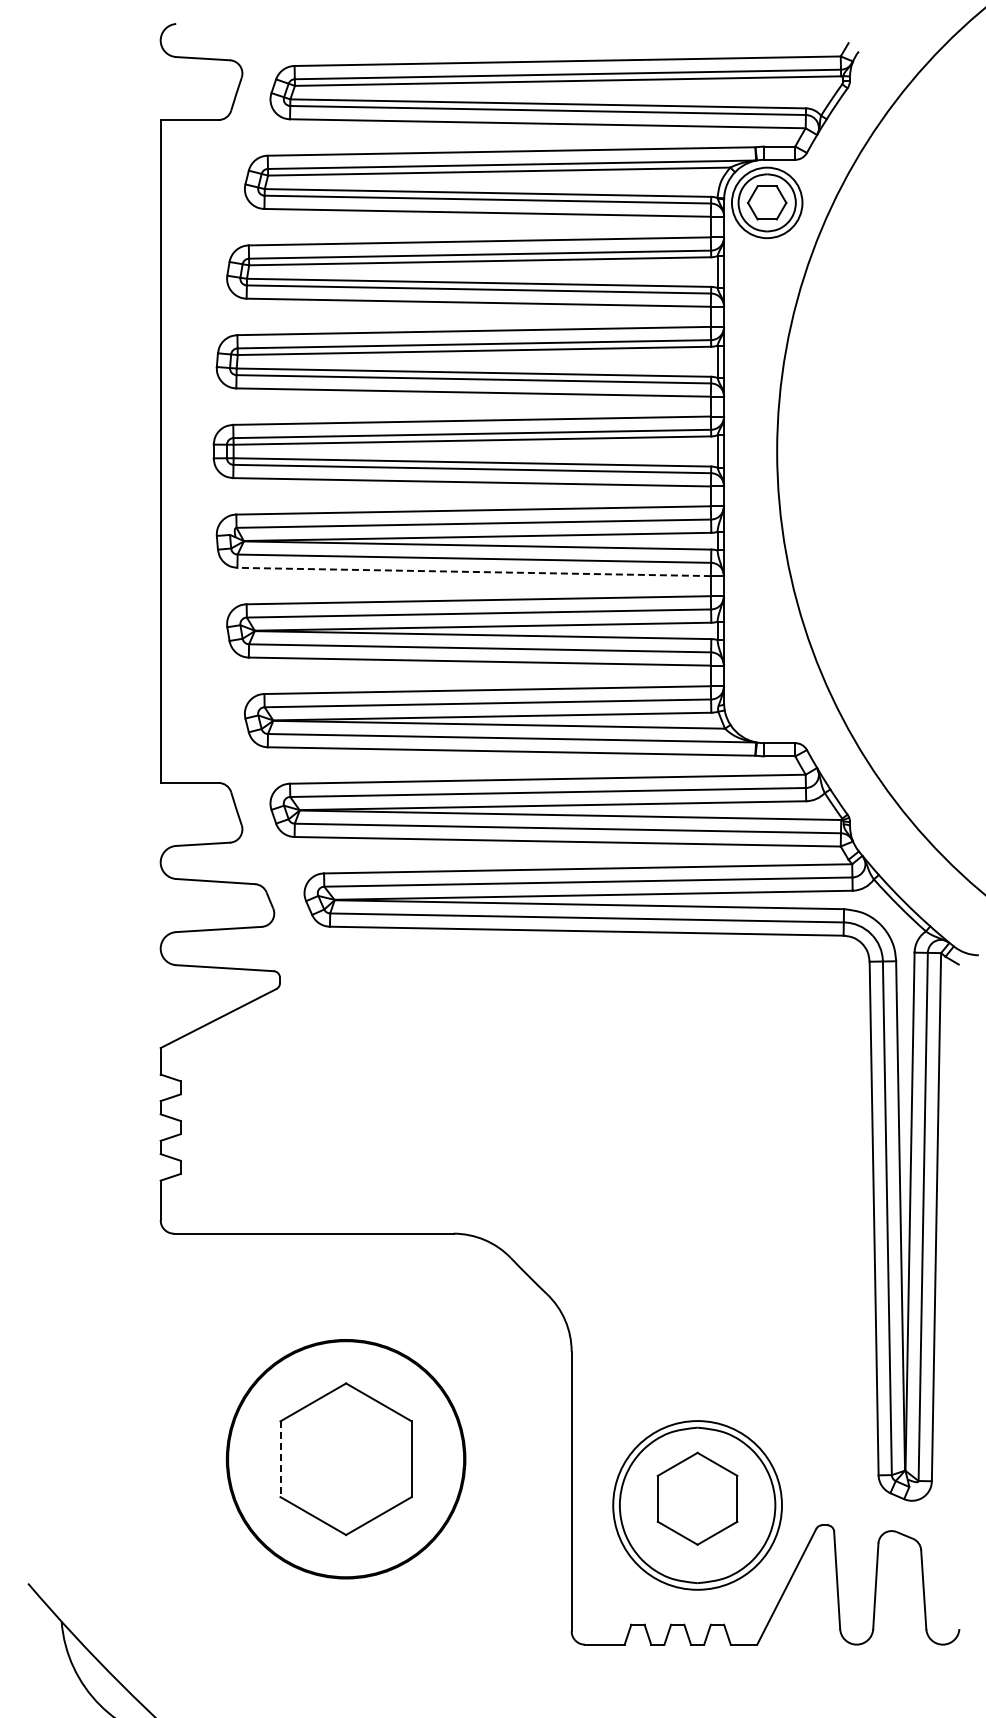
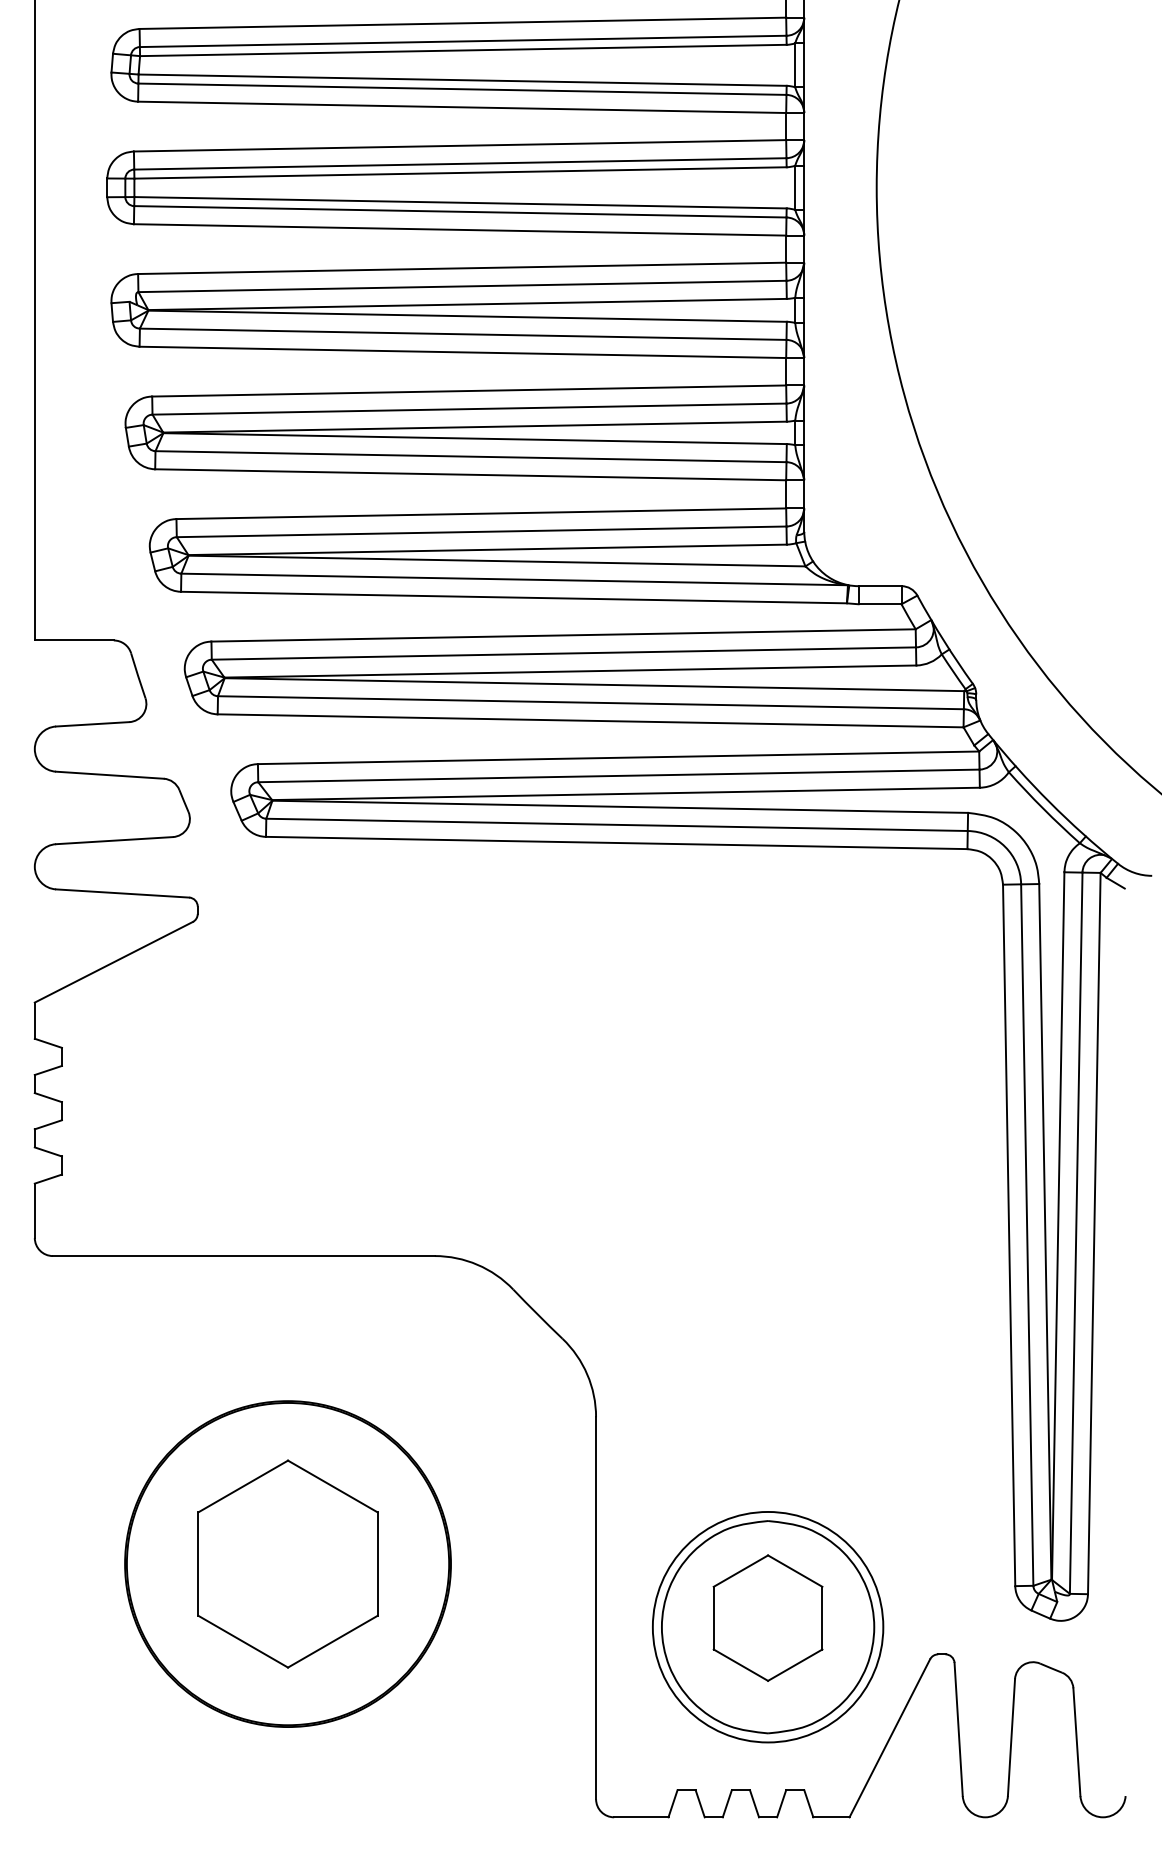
line: (474, 571) -> (463, 351), dashed -> solid
line: (280, 1459) -> (198, 1564), dashed -> solid

